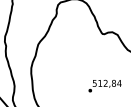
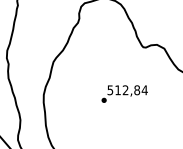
text: (104, 85) -> (124, 93), moved

